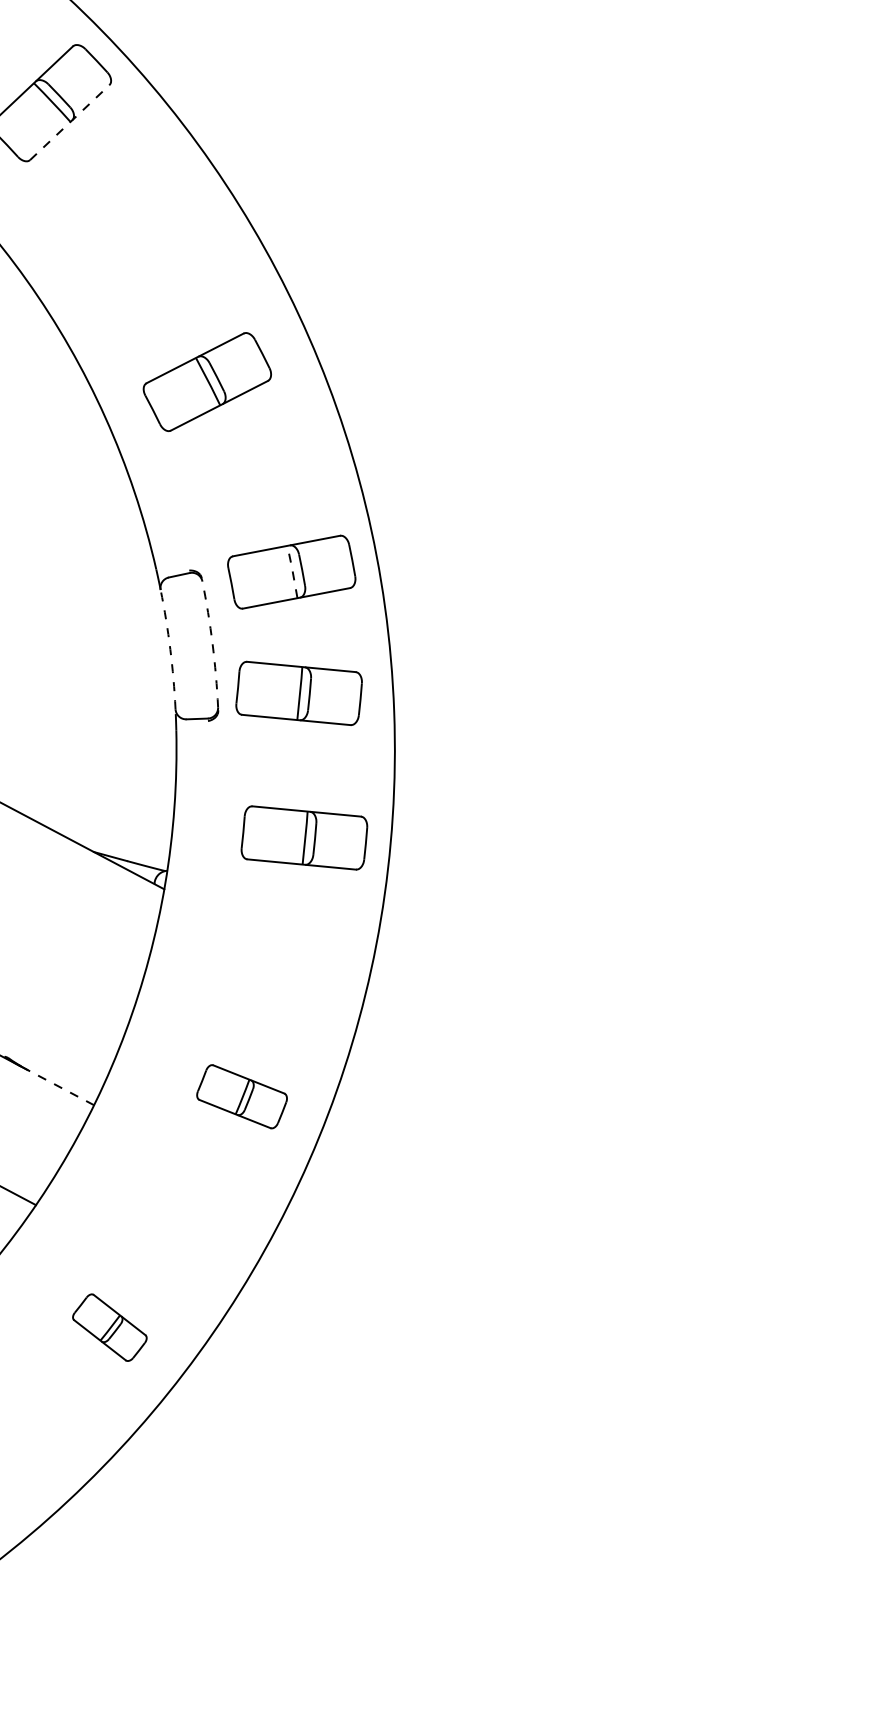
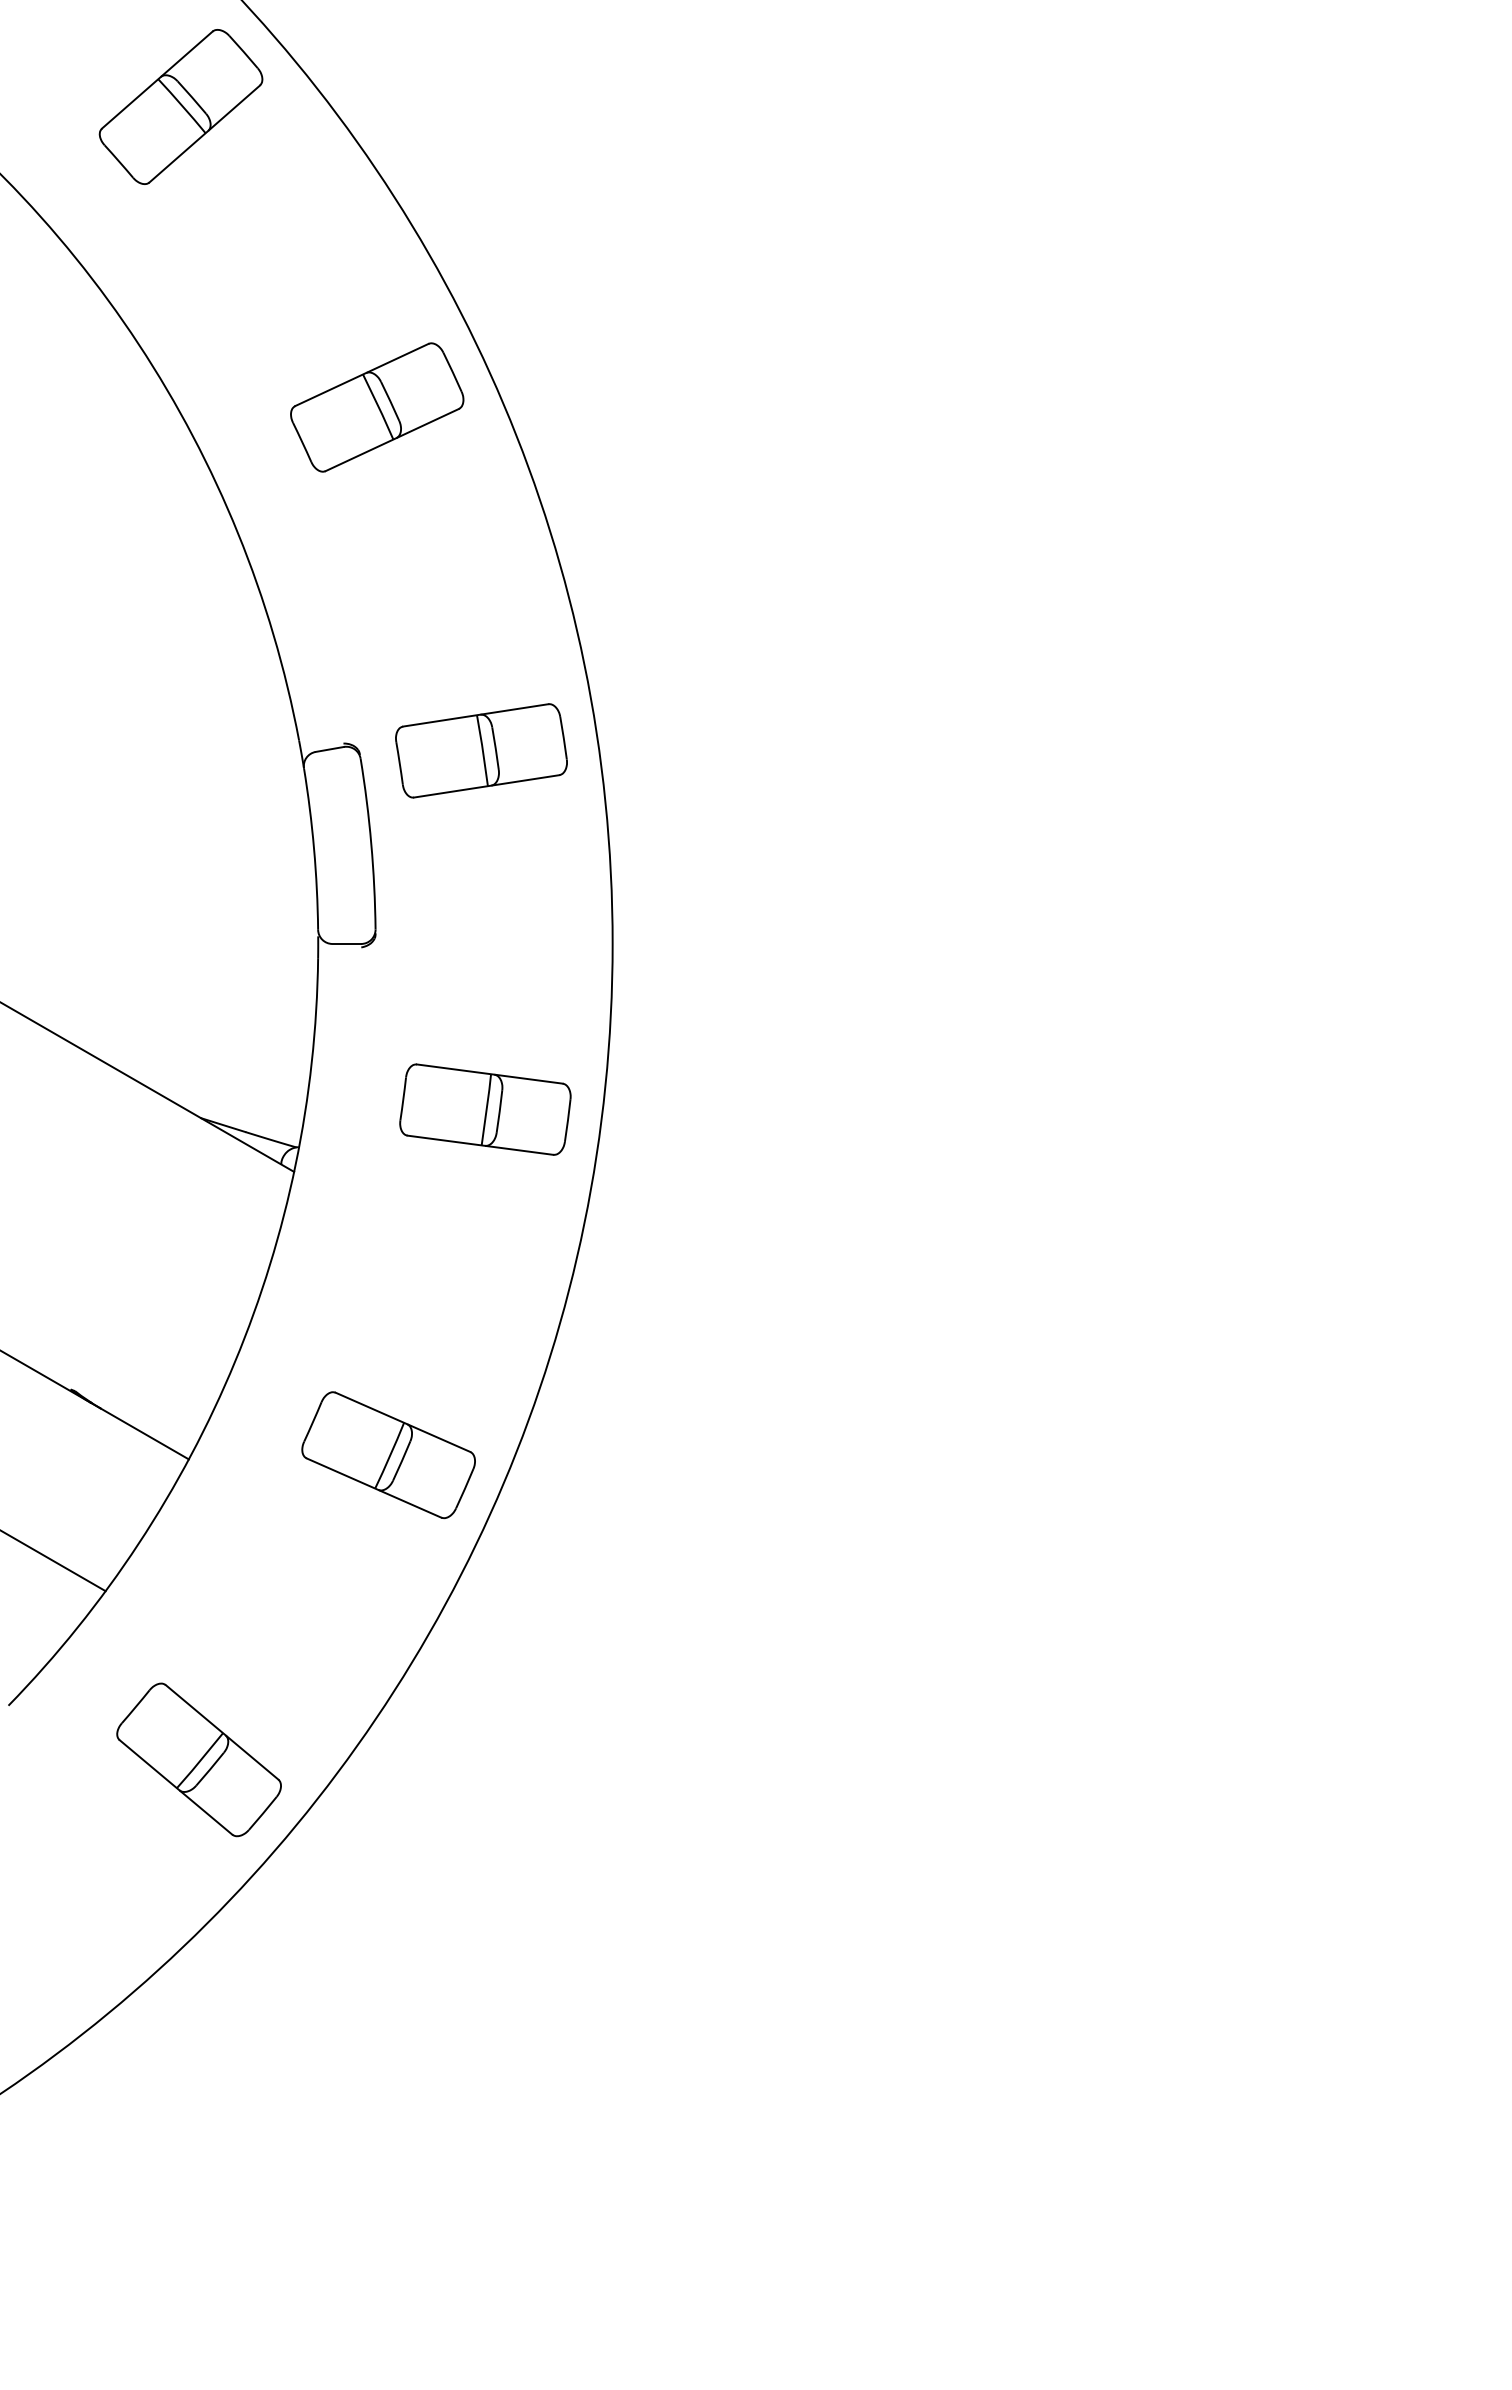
line: (70, 122) -> (205, 133), dashed -> solid
part: (207, 382) -> (377, 407), moved
line: (292, 571) -> (482, 749), dashed -> solid
arc: (212, 643) -> (371, 843), dashed -> solid
arc: (170, 649) -> (314, 848), dashed -> solid
part: (299, 693) -> (485, 914), removed
line: (60, 1087) -> (144, 1433), dashed -> solid
part: (241, 1096) -> (388, 1455), size x1.43
part: (109, 1327) -> (198, 1759), size x1.67

